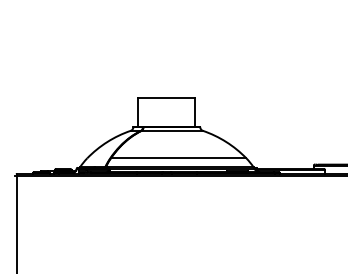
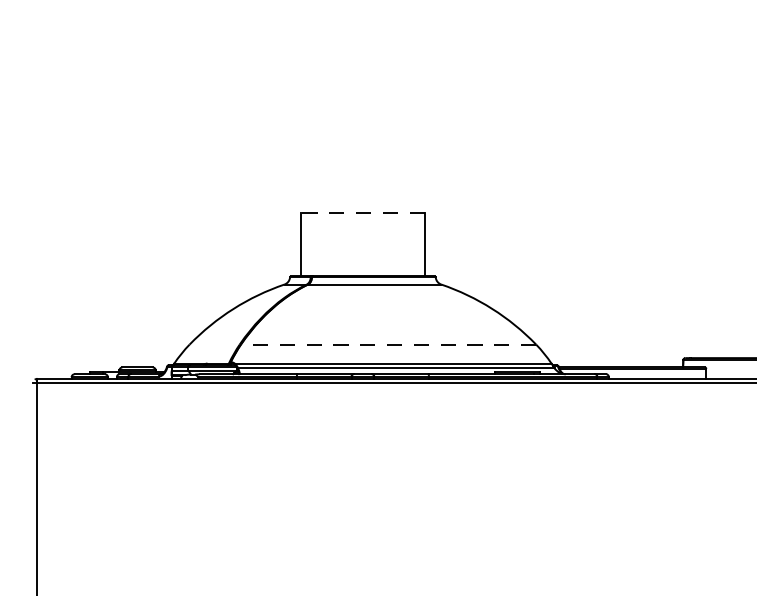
line: (166, 97) -> (362, 212), solid -> dashed
line: (178, 158) -> (388, 344), solid -> dashed

